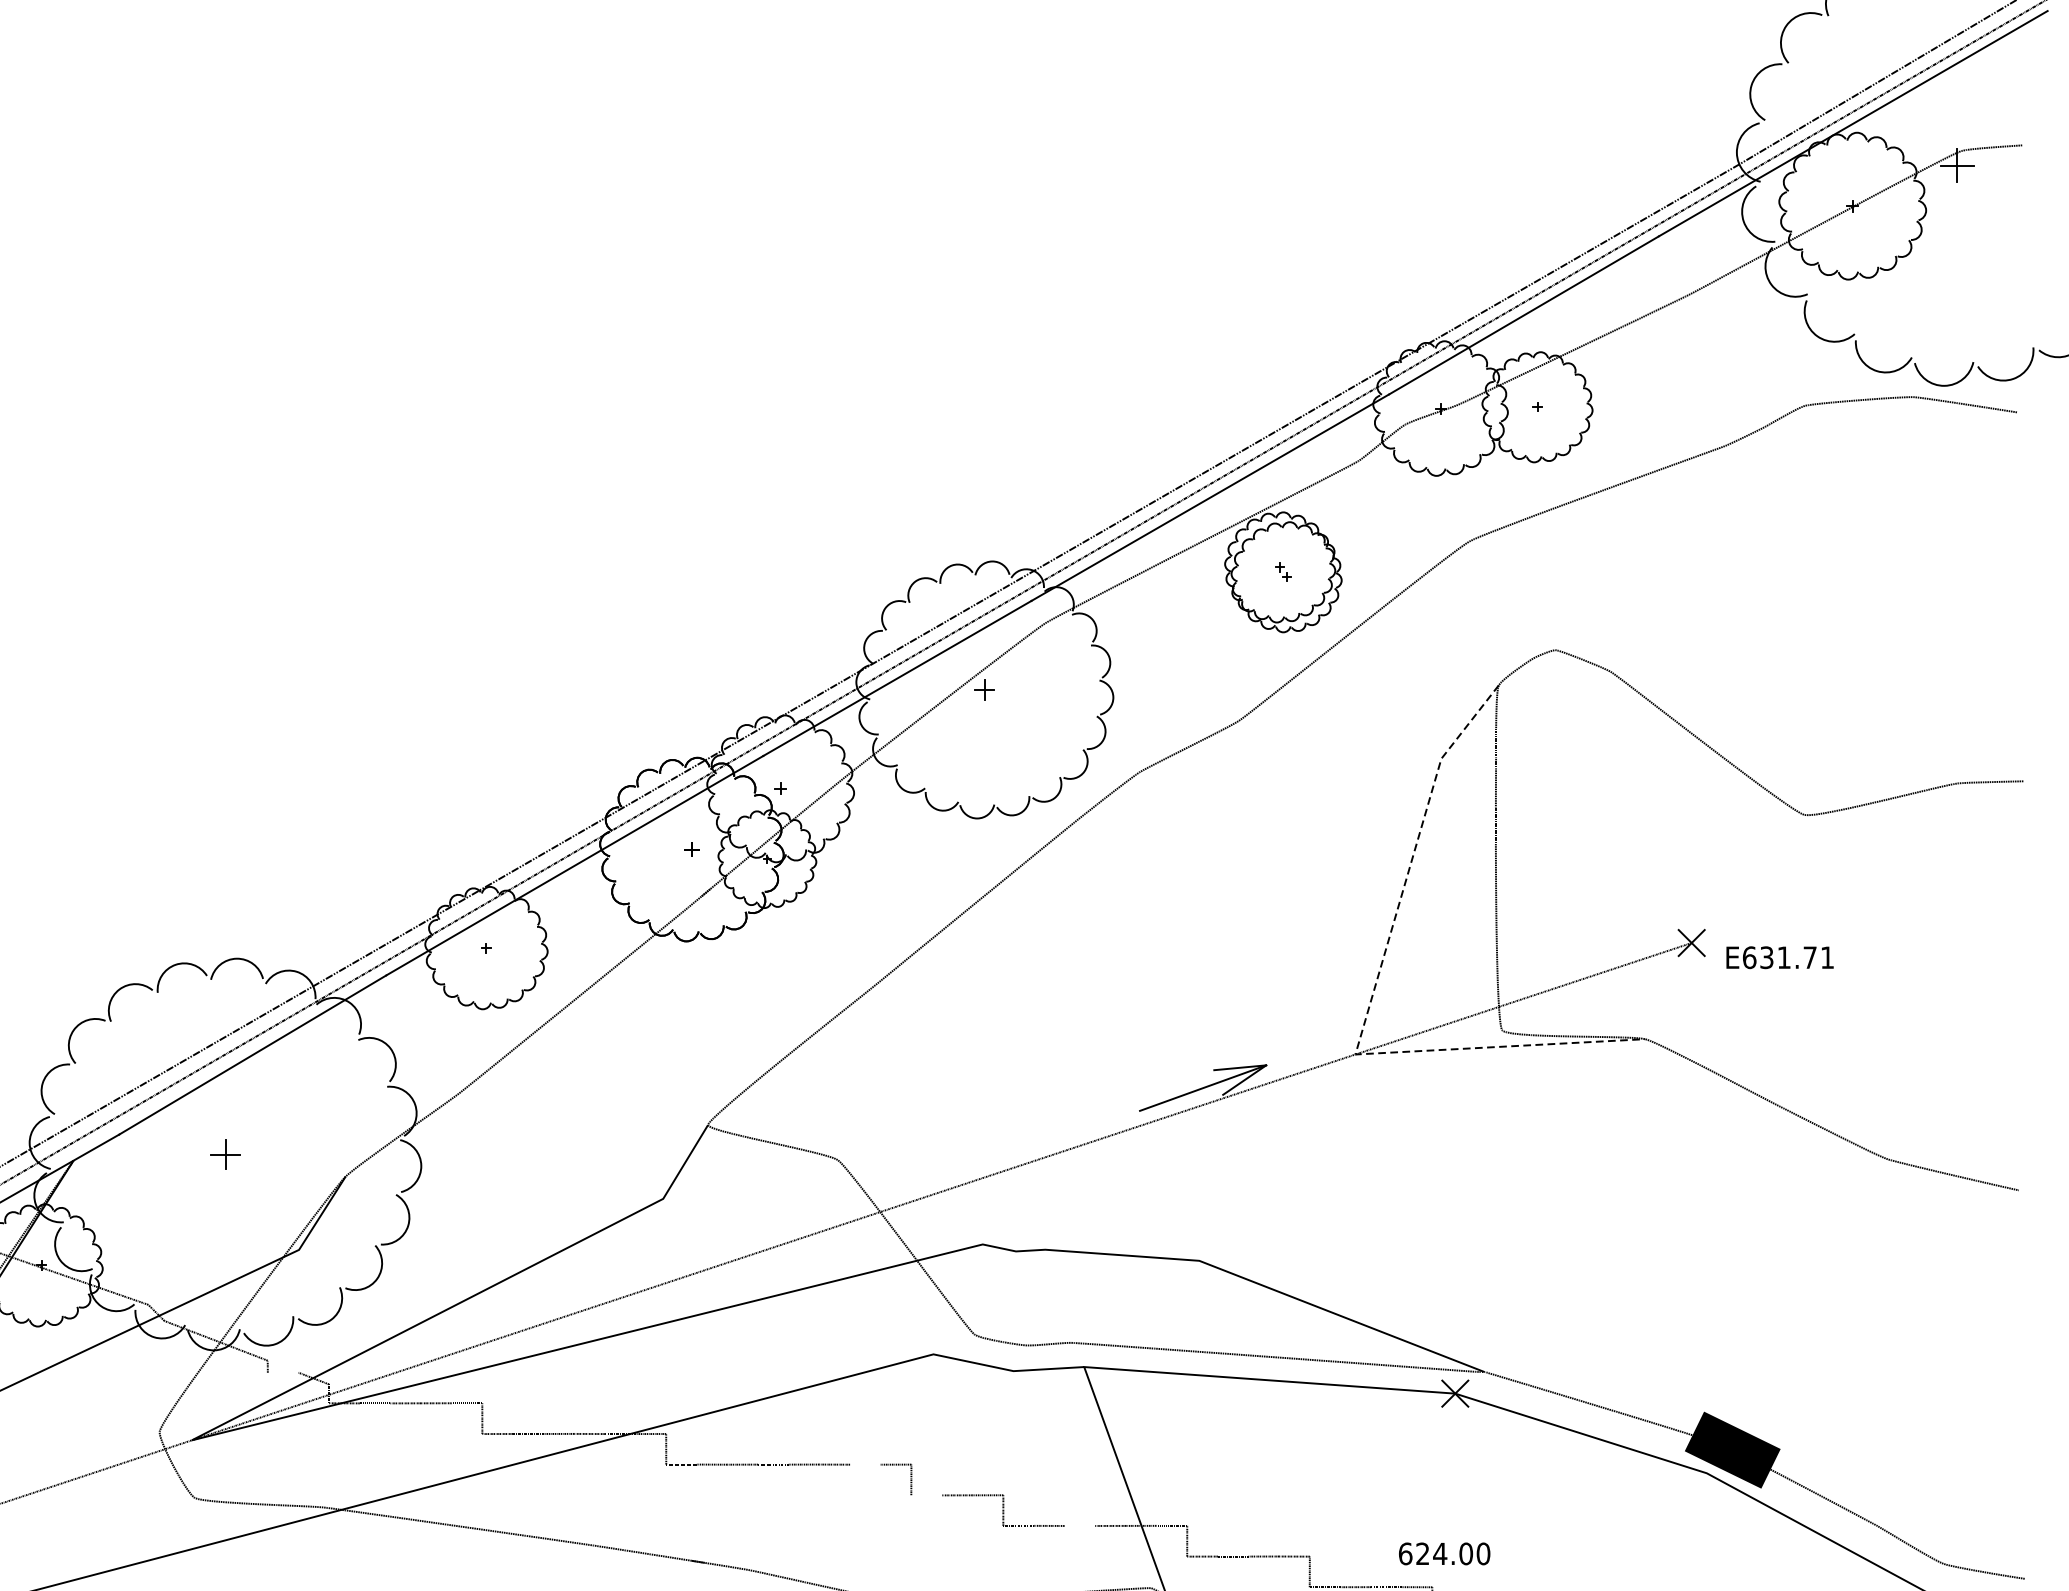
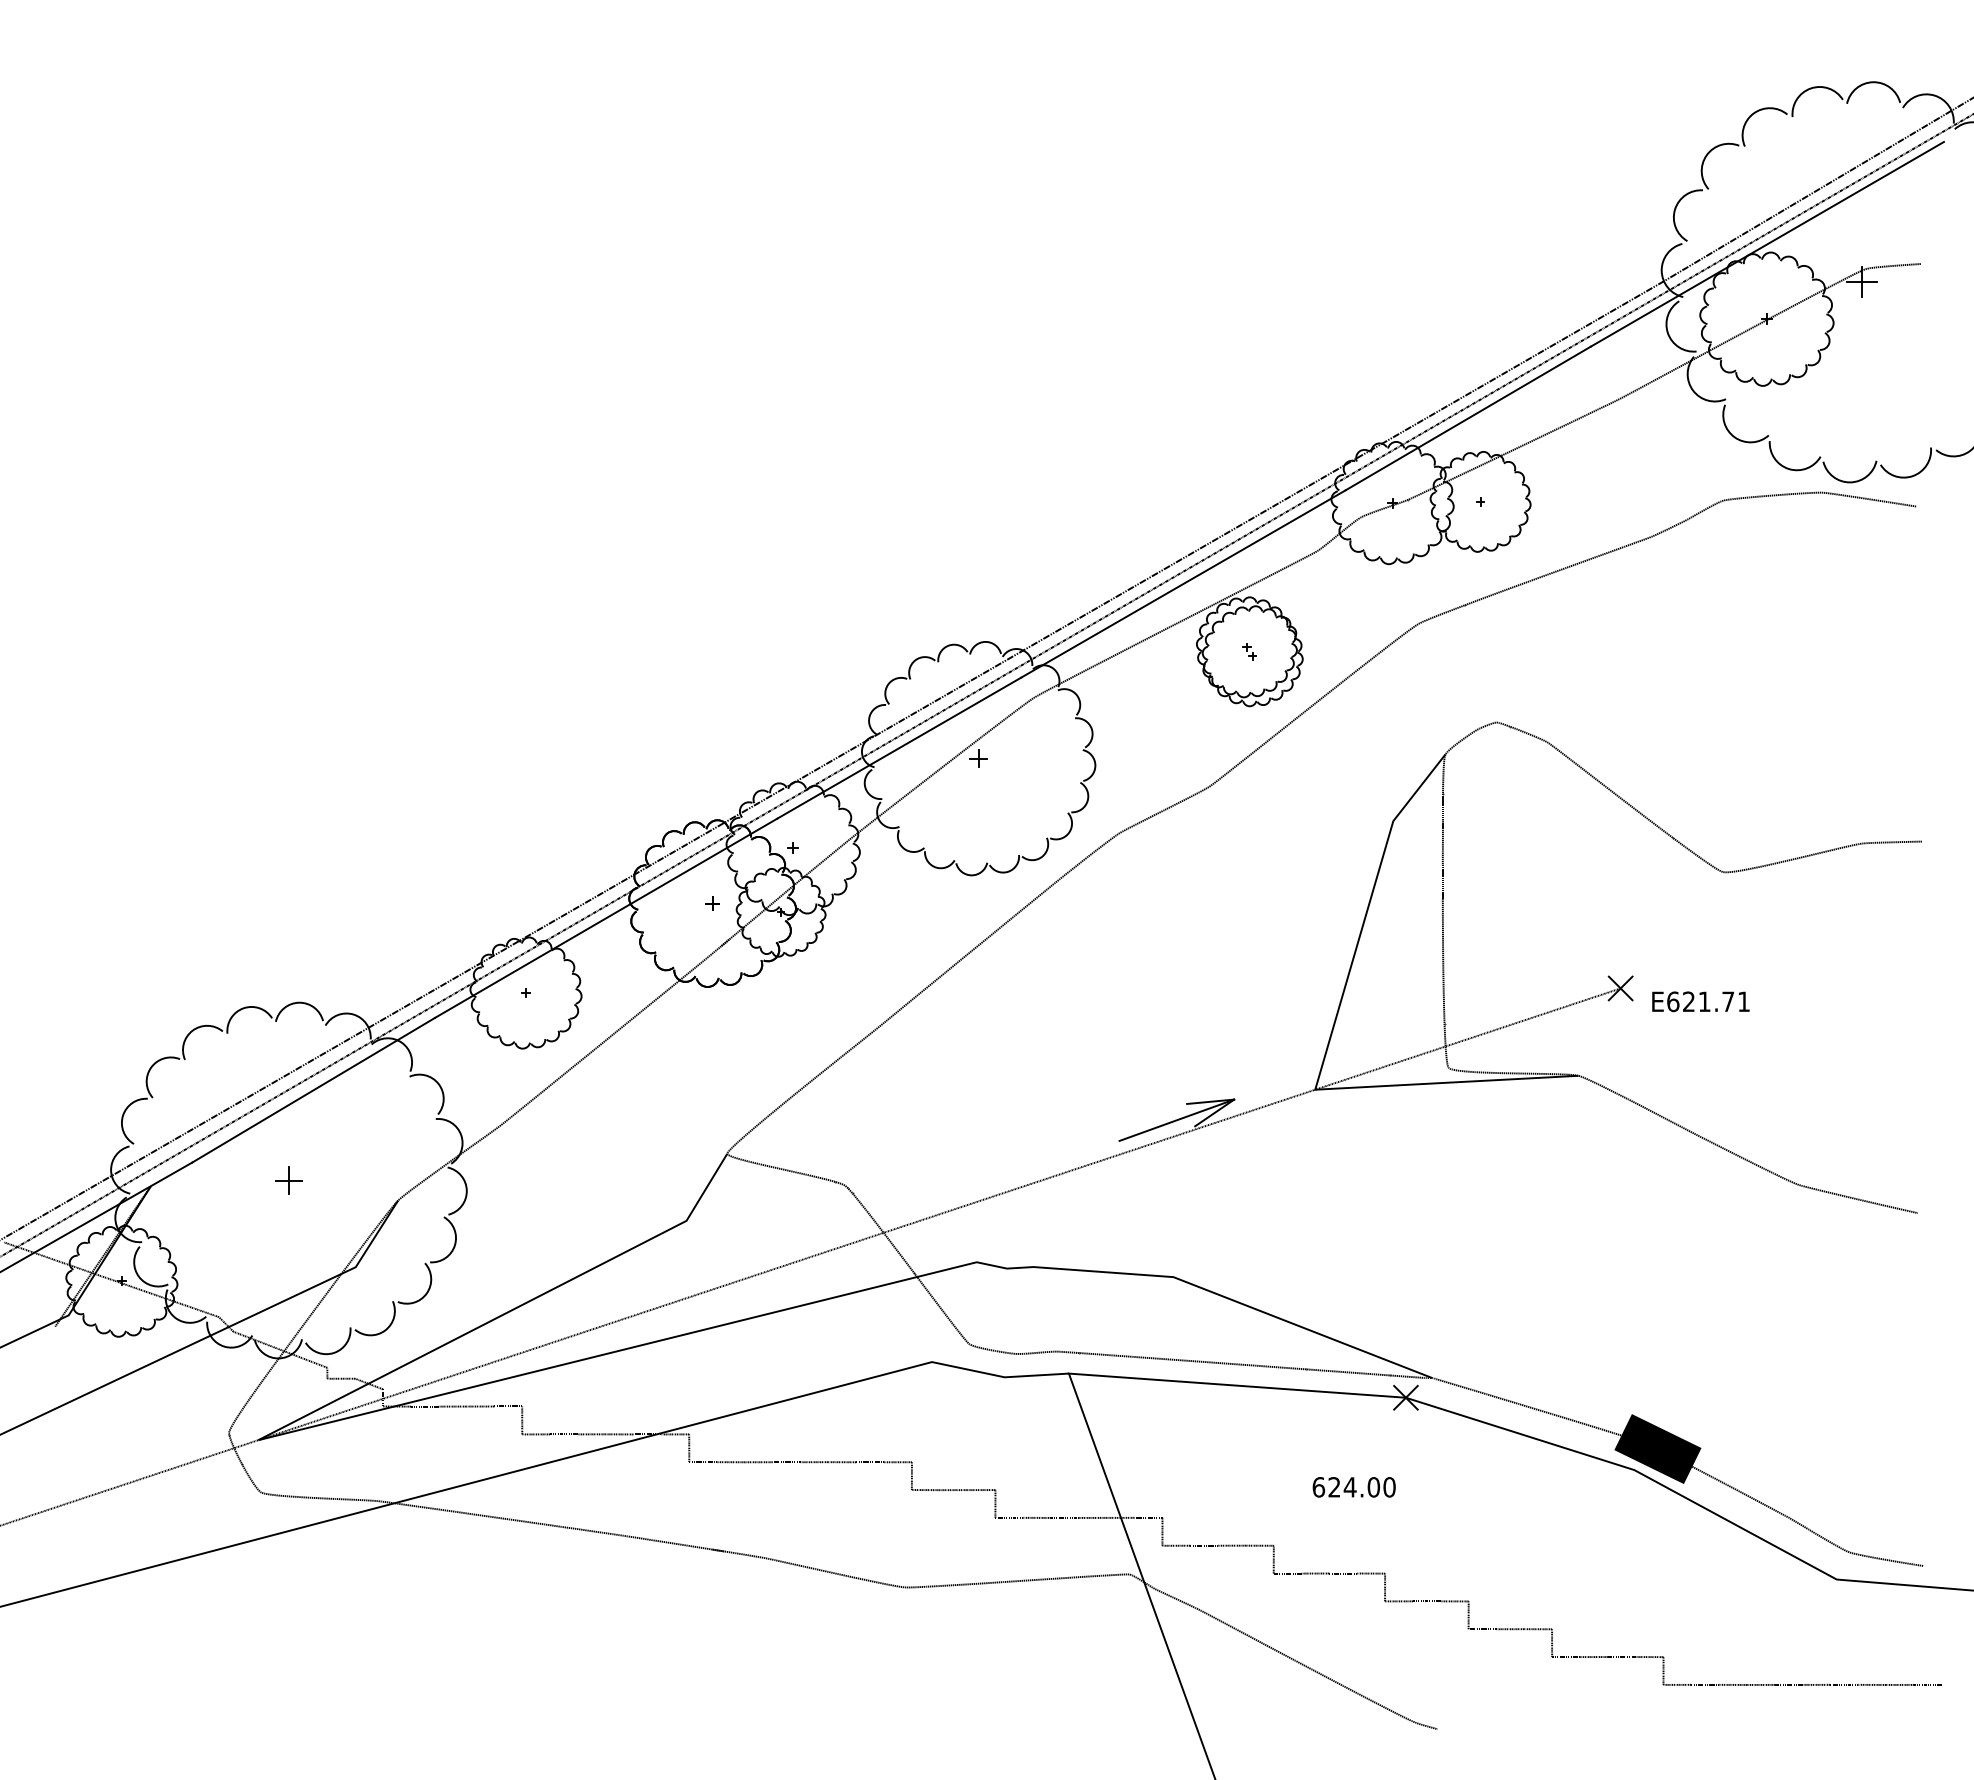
text: (1766, 957) -> (1688, 1001), E631.71 -> E621.71
line: (1371, 1001) -> (1329, 1041), dashed -> solid
line: (283, 1372) -> (341, 1378), added
line: (865, 1464) -> (870, 1462), added
line: (926, 1495) -> (925, 1490), added
line: (1079, 1525) -> (1064, 1517), added
text: (1443, 1554) -> (1353, 1487), moved

